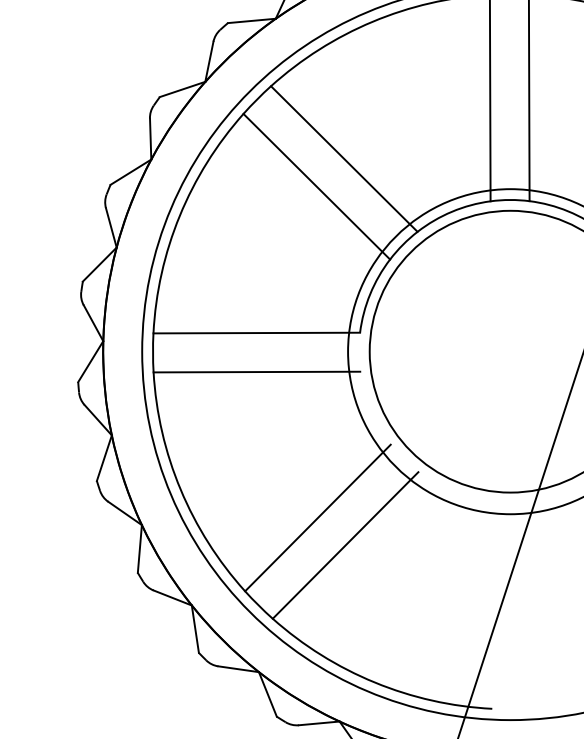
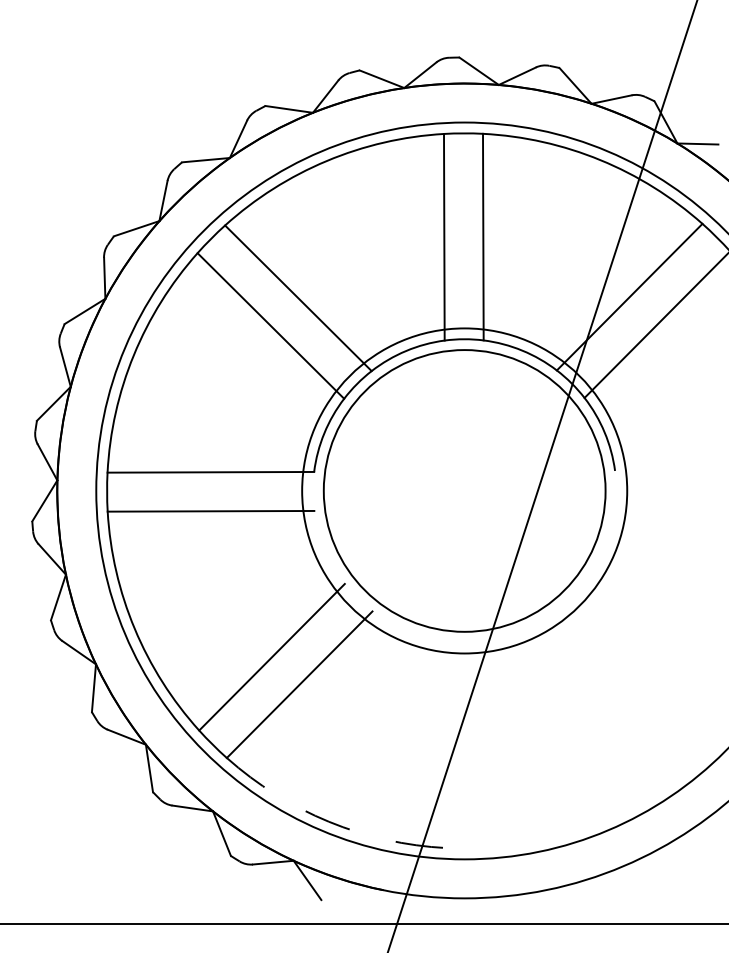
arc: (374, 682) -> (328, 821), solid -> dashed

